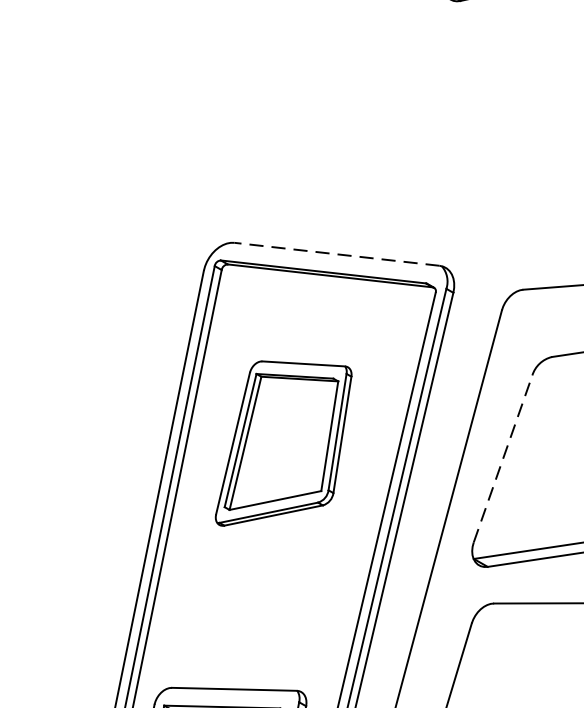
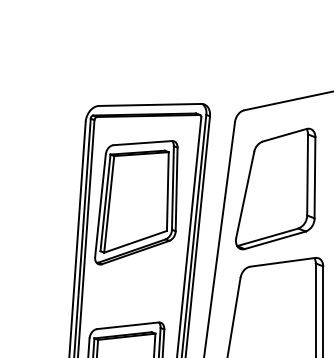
line: (335, 253) -> (149, 104), dashed -> solid
part: (284, 445) -> (136, 202), size x1.43
line: (503, 458) -> (245, 194), dashed -> solid

